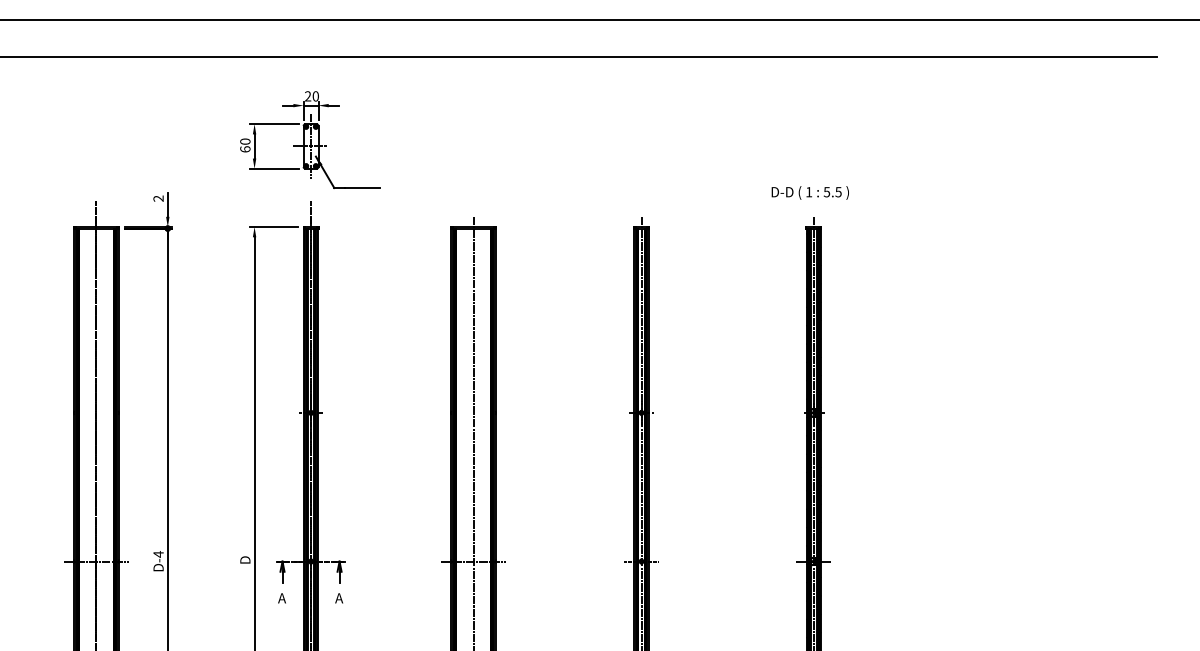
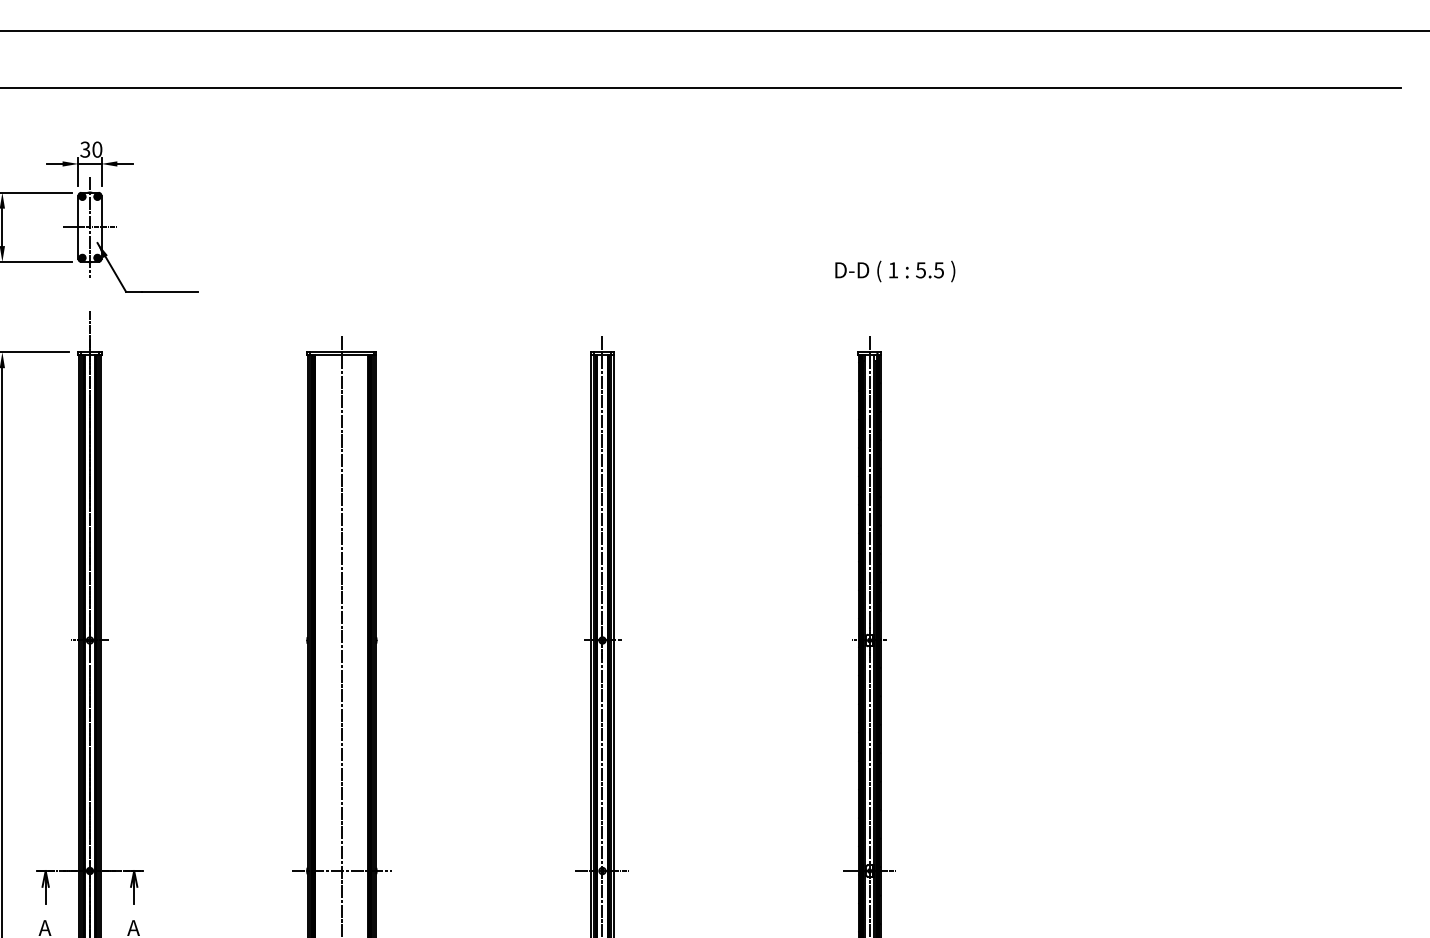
text: (308, 96) -> (85, 149), 20 -> 30
text: (809, 192) -> (893, 270), moved

